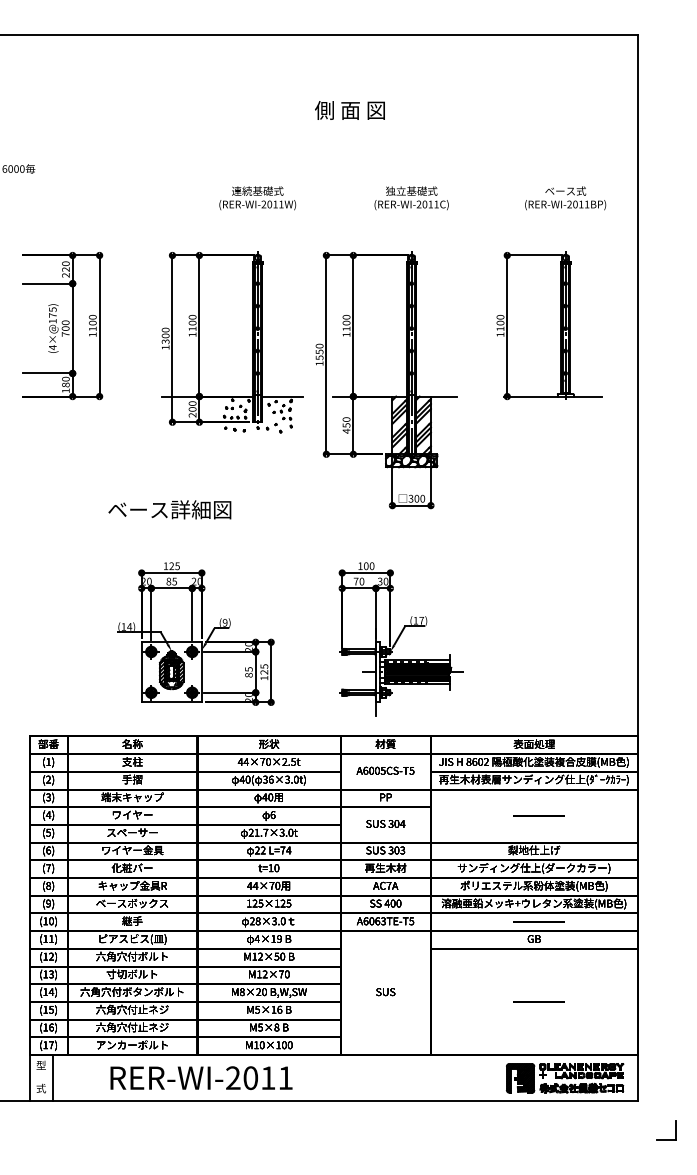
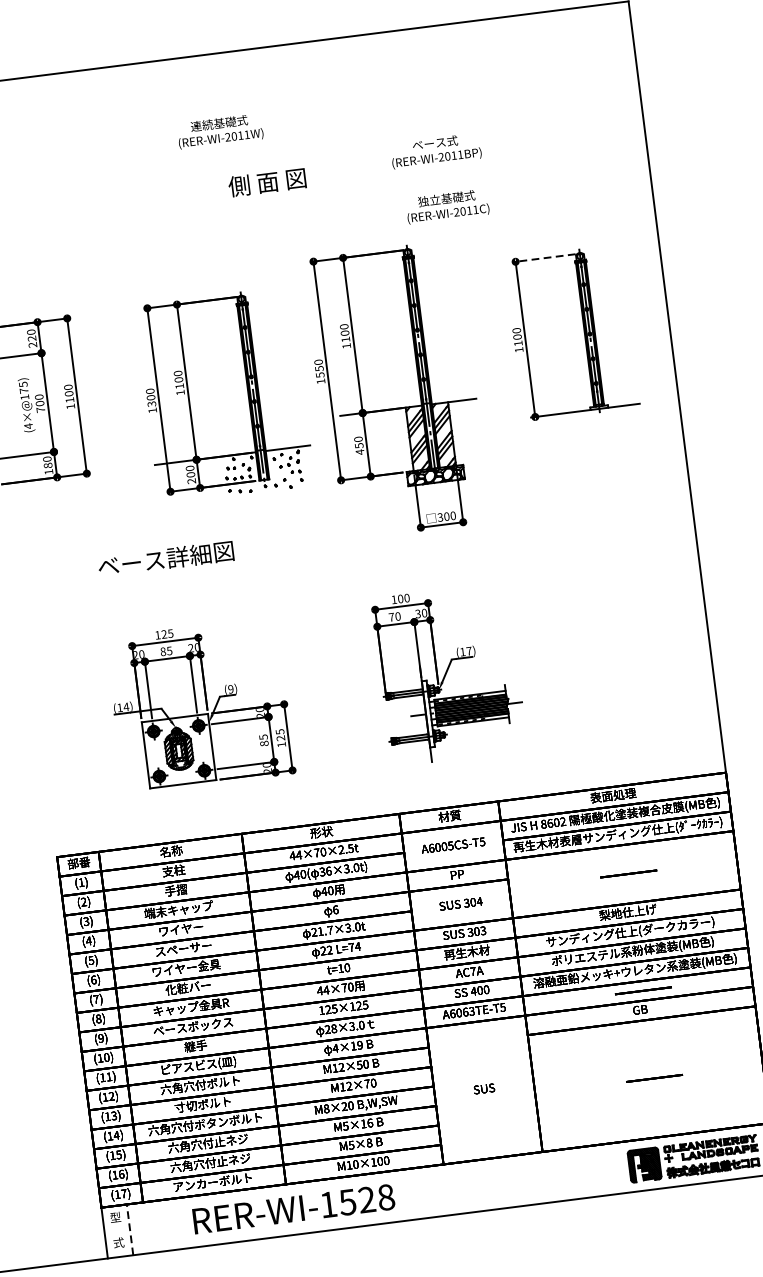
text: (349, 110) -> (266, 182), moved
text: (257, 198) -> (220, 131), moved
text: (411, 198) -> (447, 206), moved
text: (565, 198) -> (435, 151), moved
line: (534, 255) -> (545, 258), solid -> dashed
part: (386, 380) -> (396, 390), moved
text: (169, 509) -> (165, 558), moved
part: (195, 633) -> (199, 705), moved
part: (400, 639) -> (448, 674), moved
line: (52, 1077) -> (129, 1229), solid -> dashed
text: (259, 1078) -> (357, 1201), RER-WI-2011 -> RER-WI-1528

